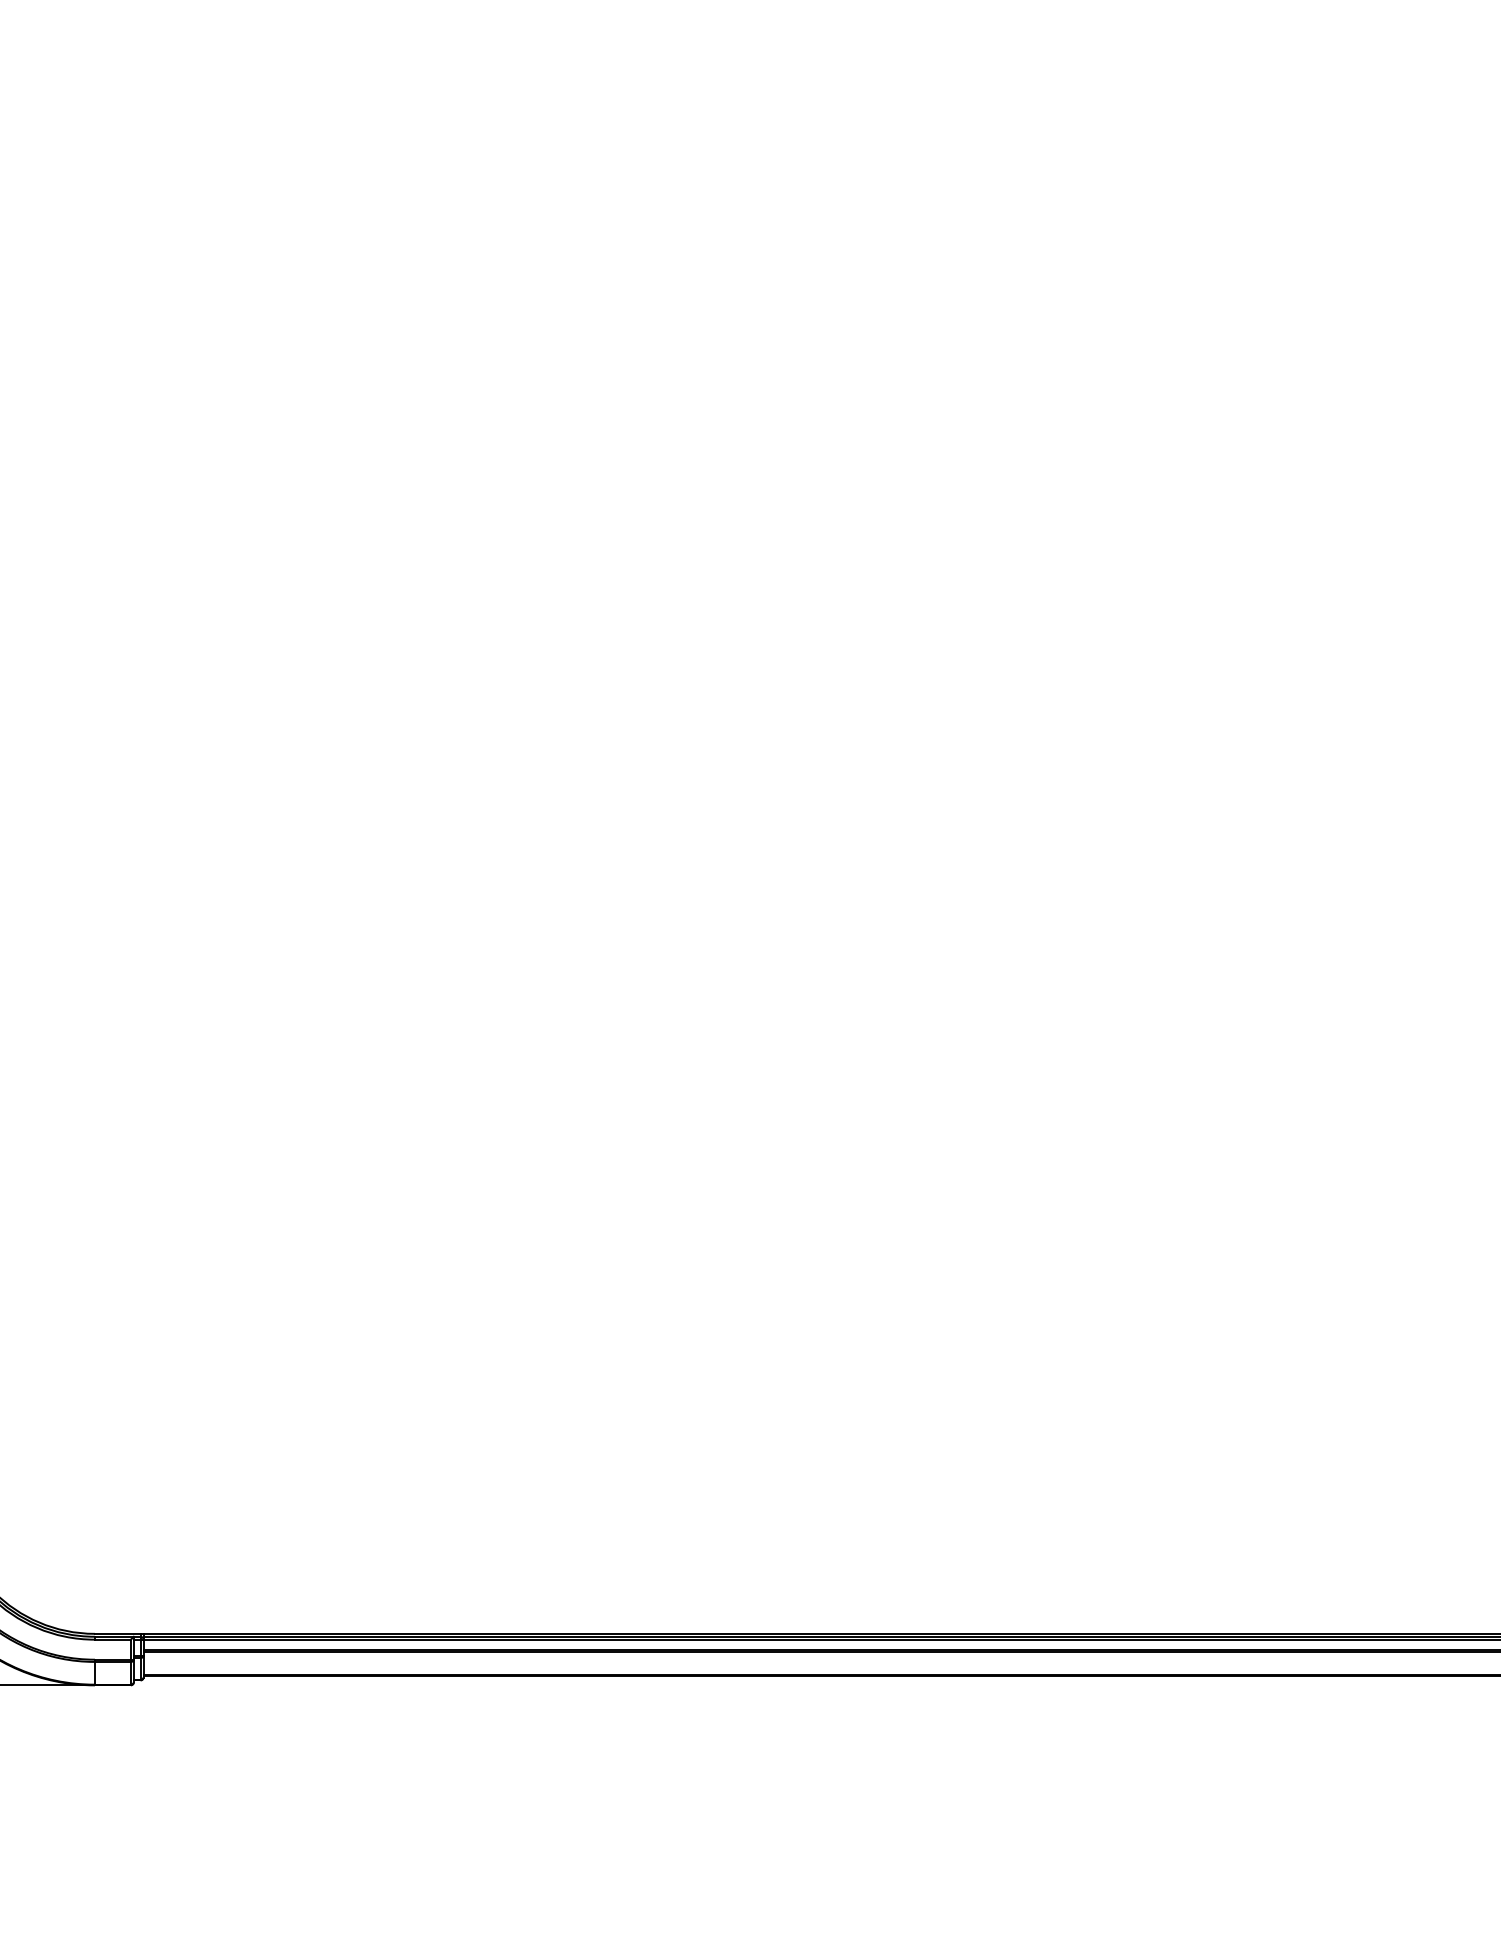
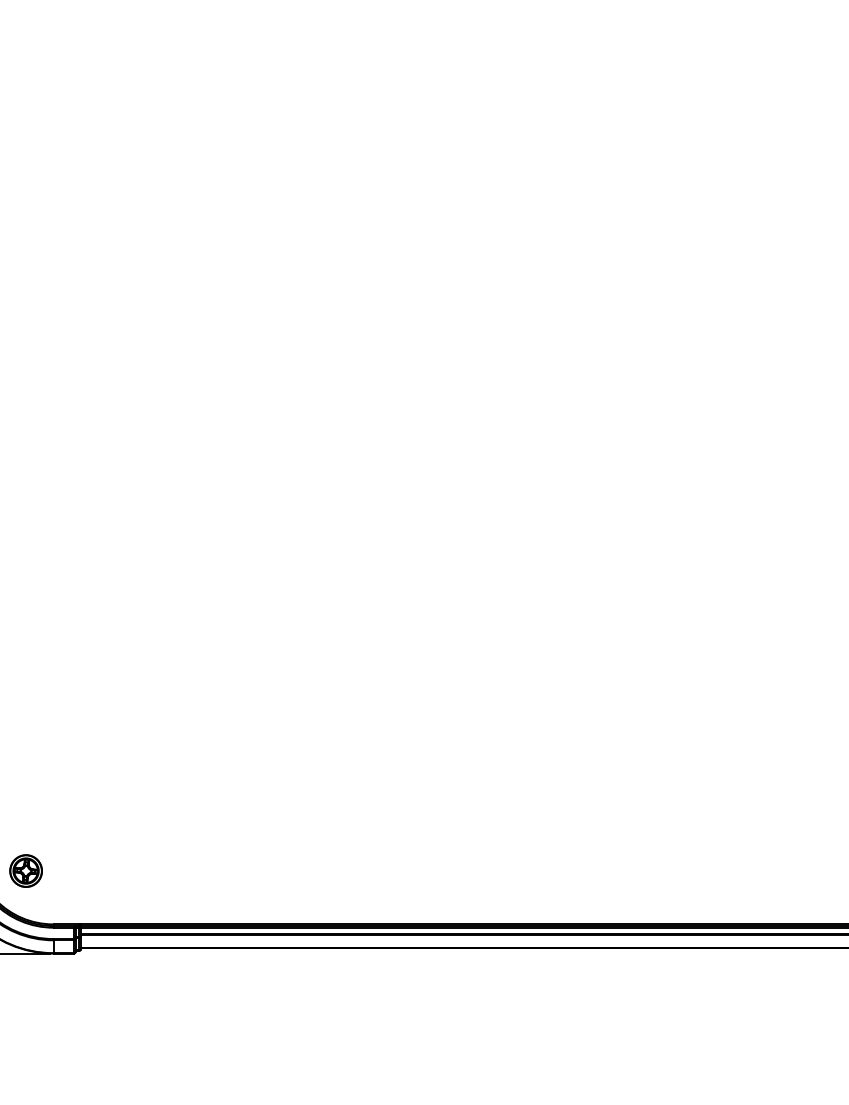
part: (45, 1538) -> (25, 870), added

